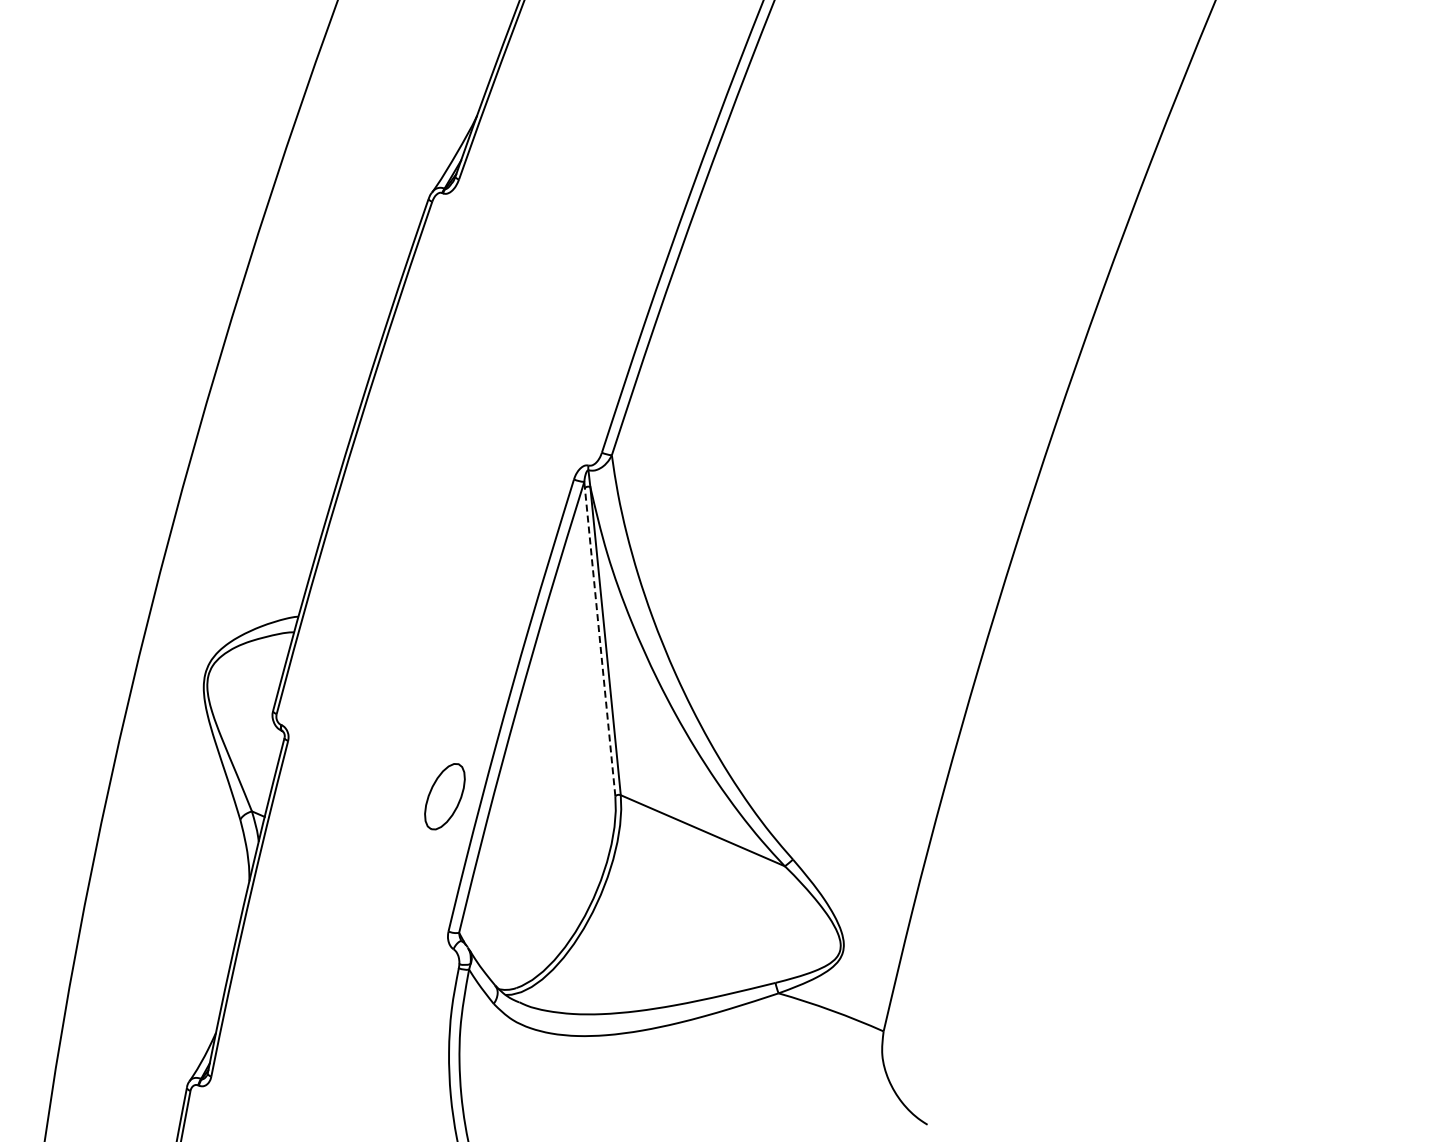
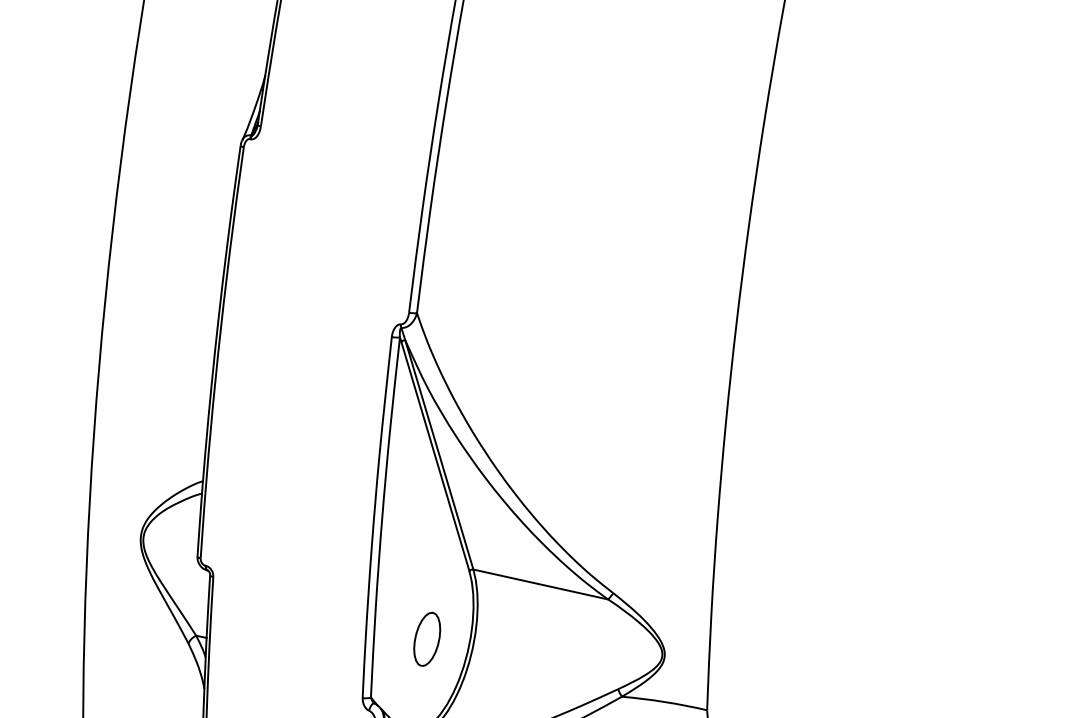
line: (600, 642) -> (435, 456), dashed -> solid
part: (444, 796) -> (426, 639), moved

